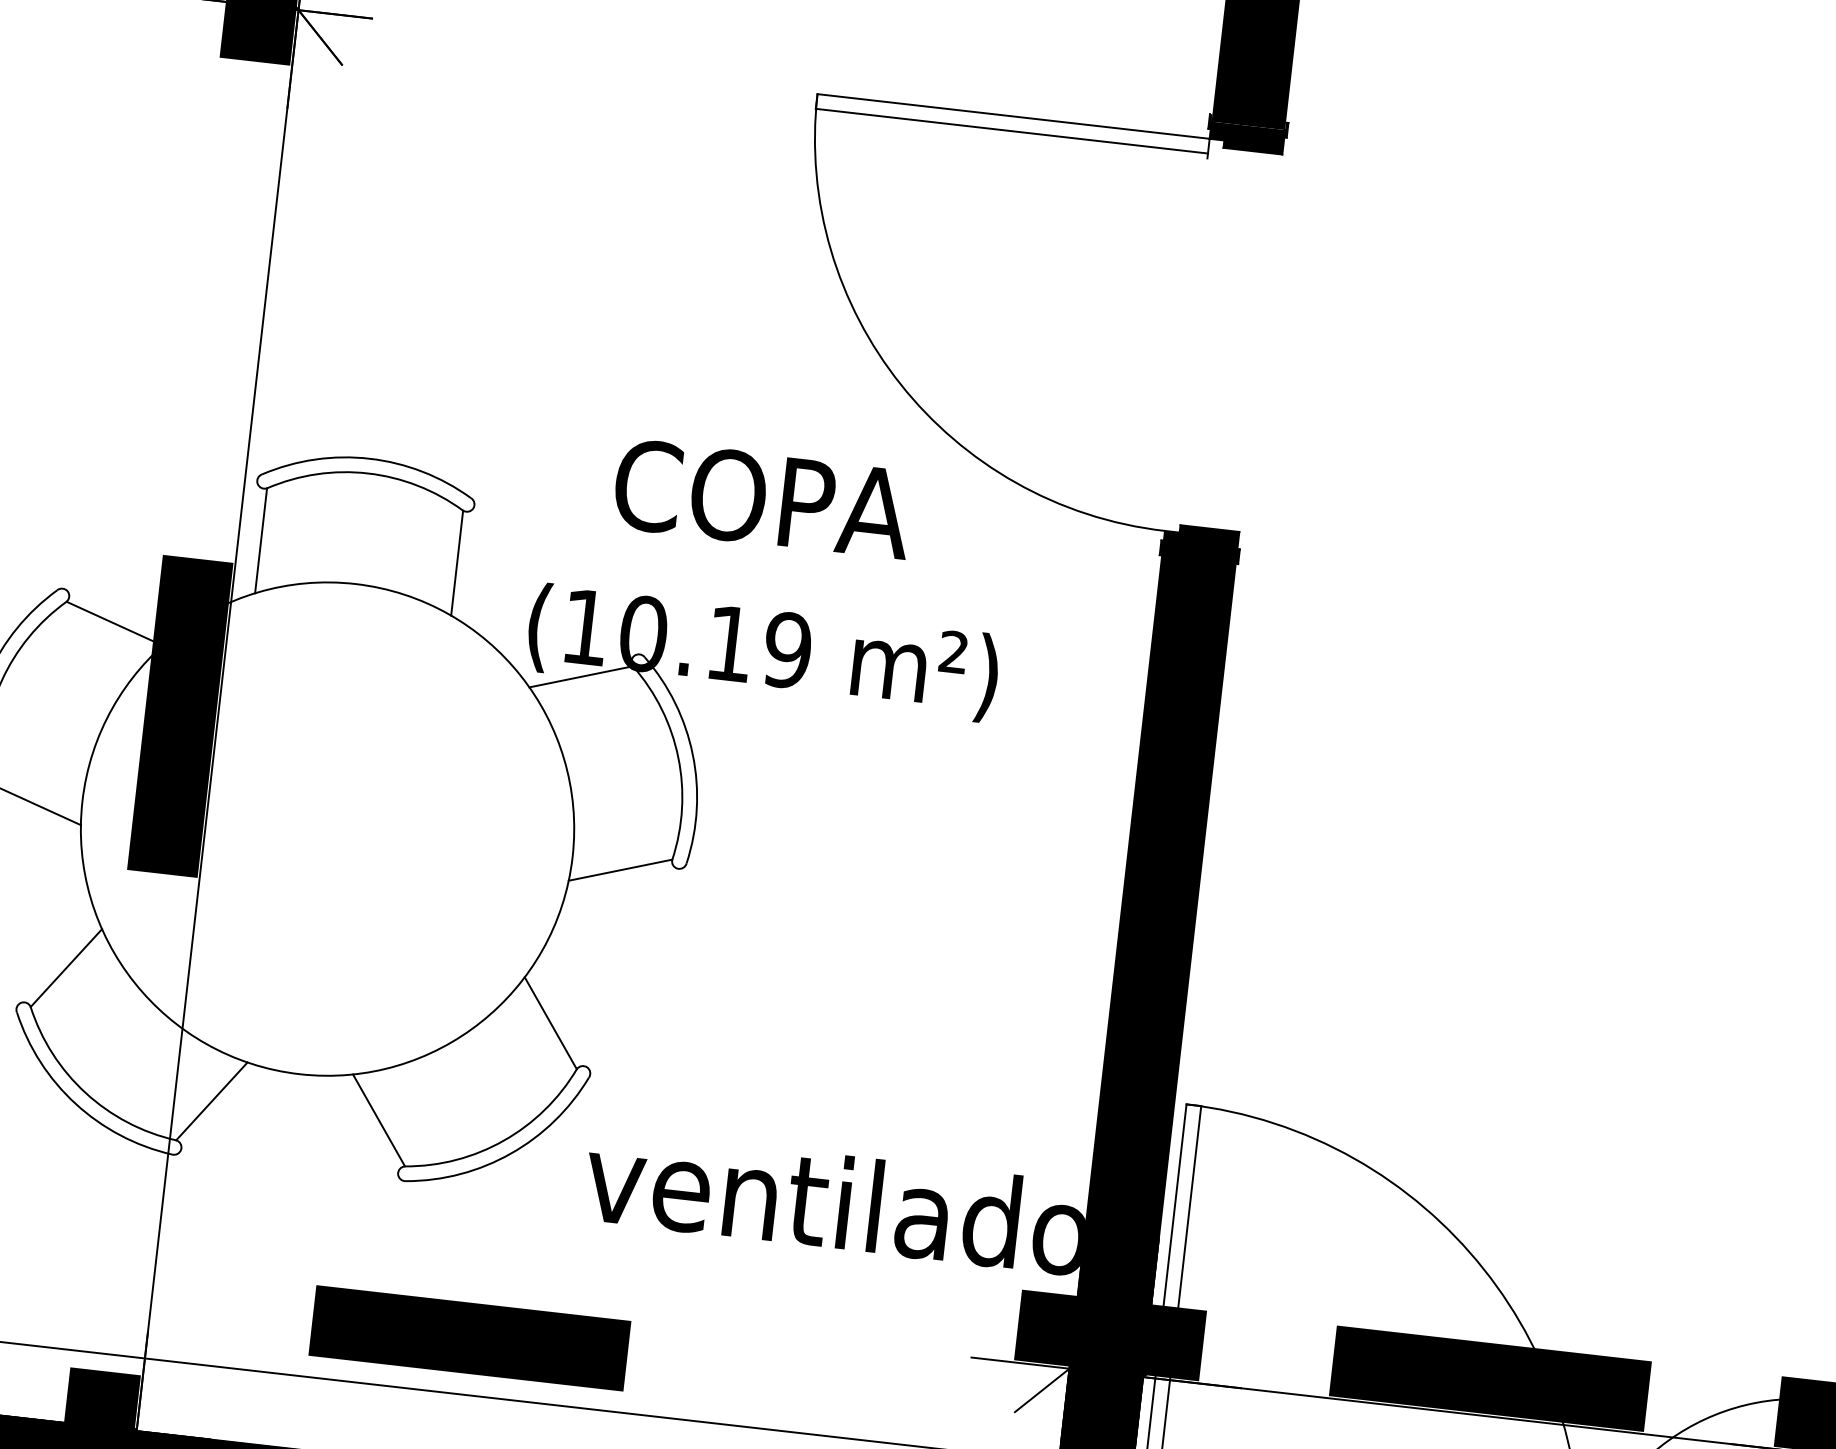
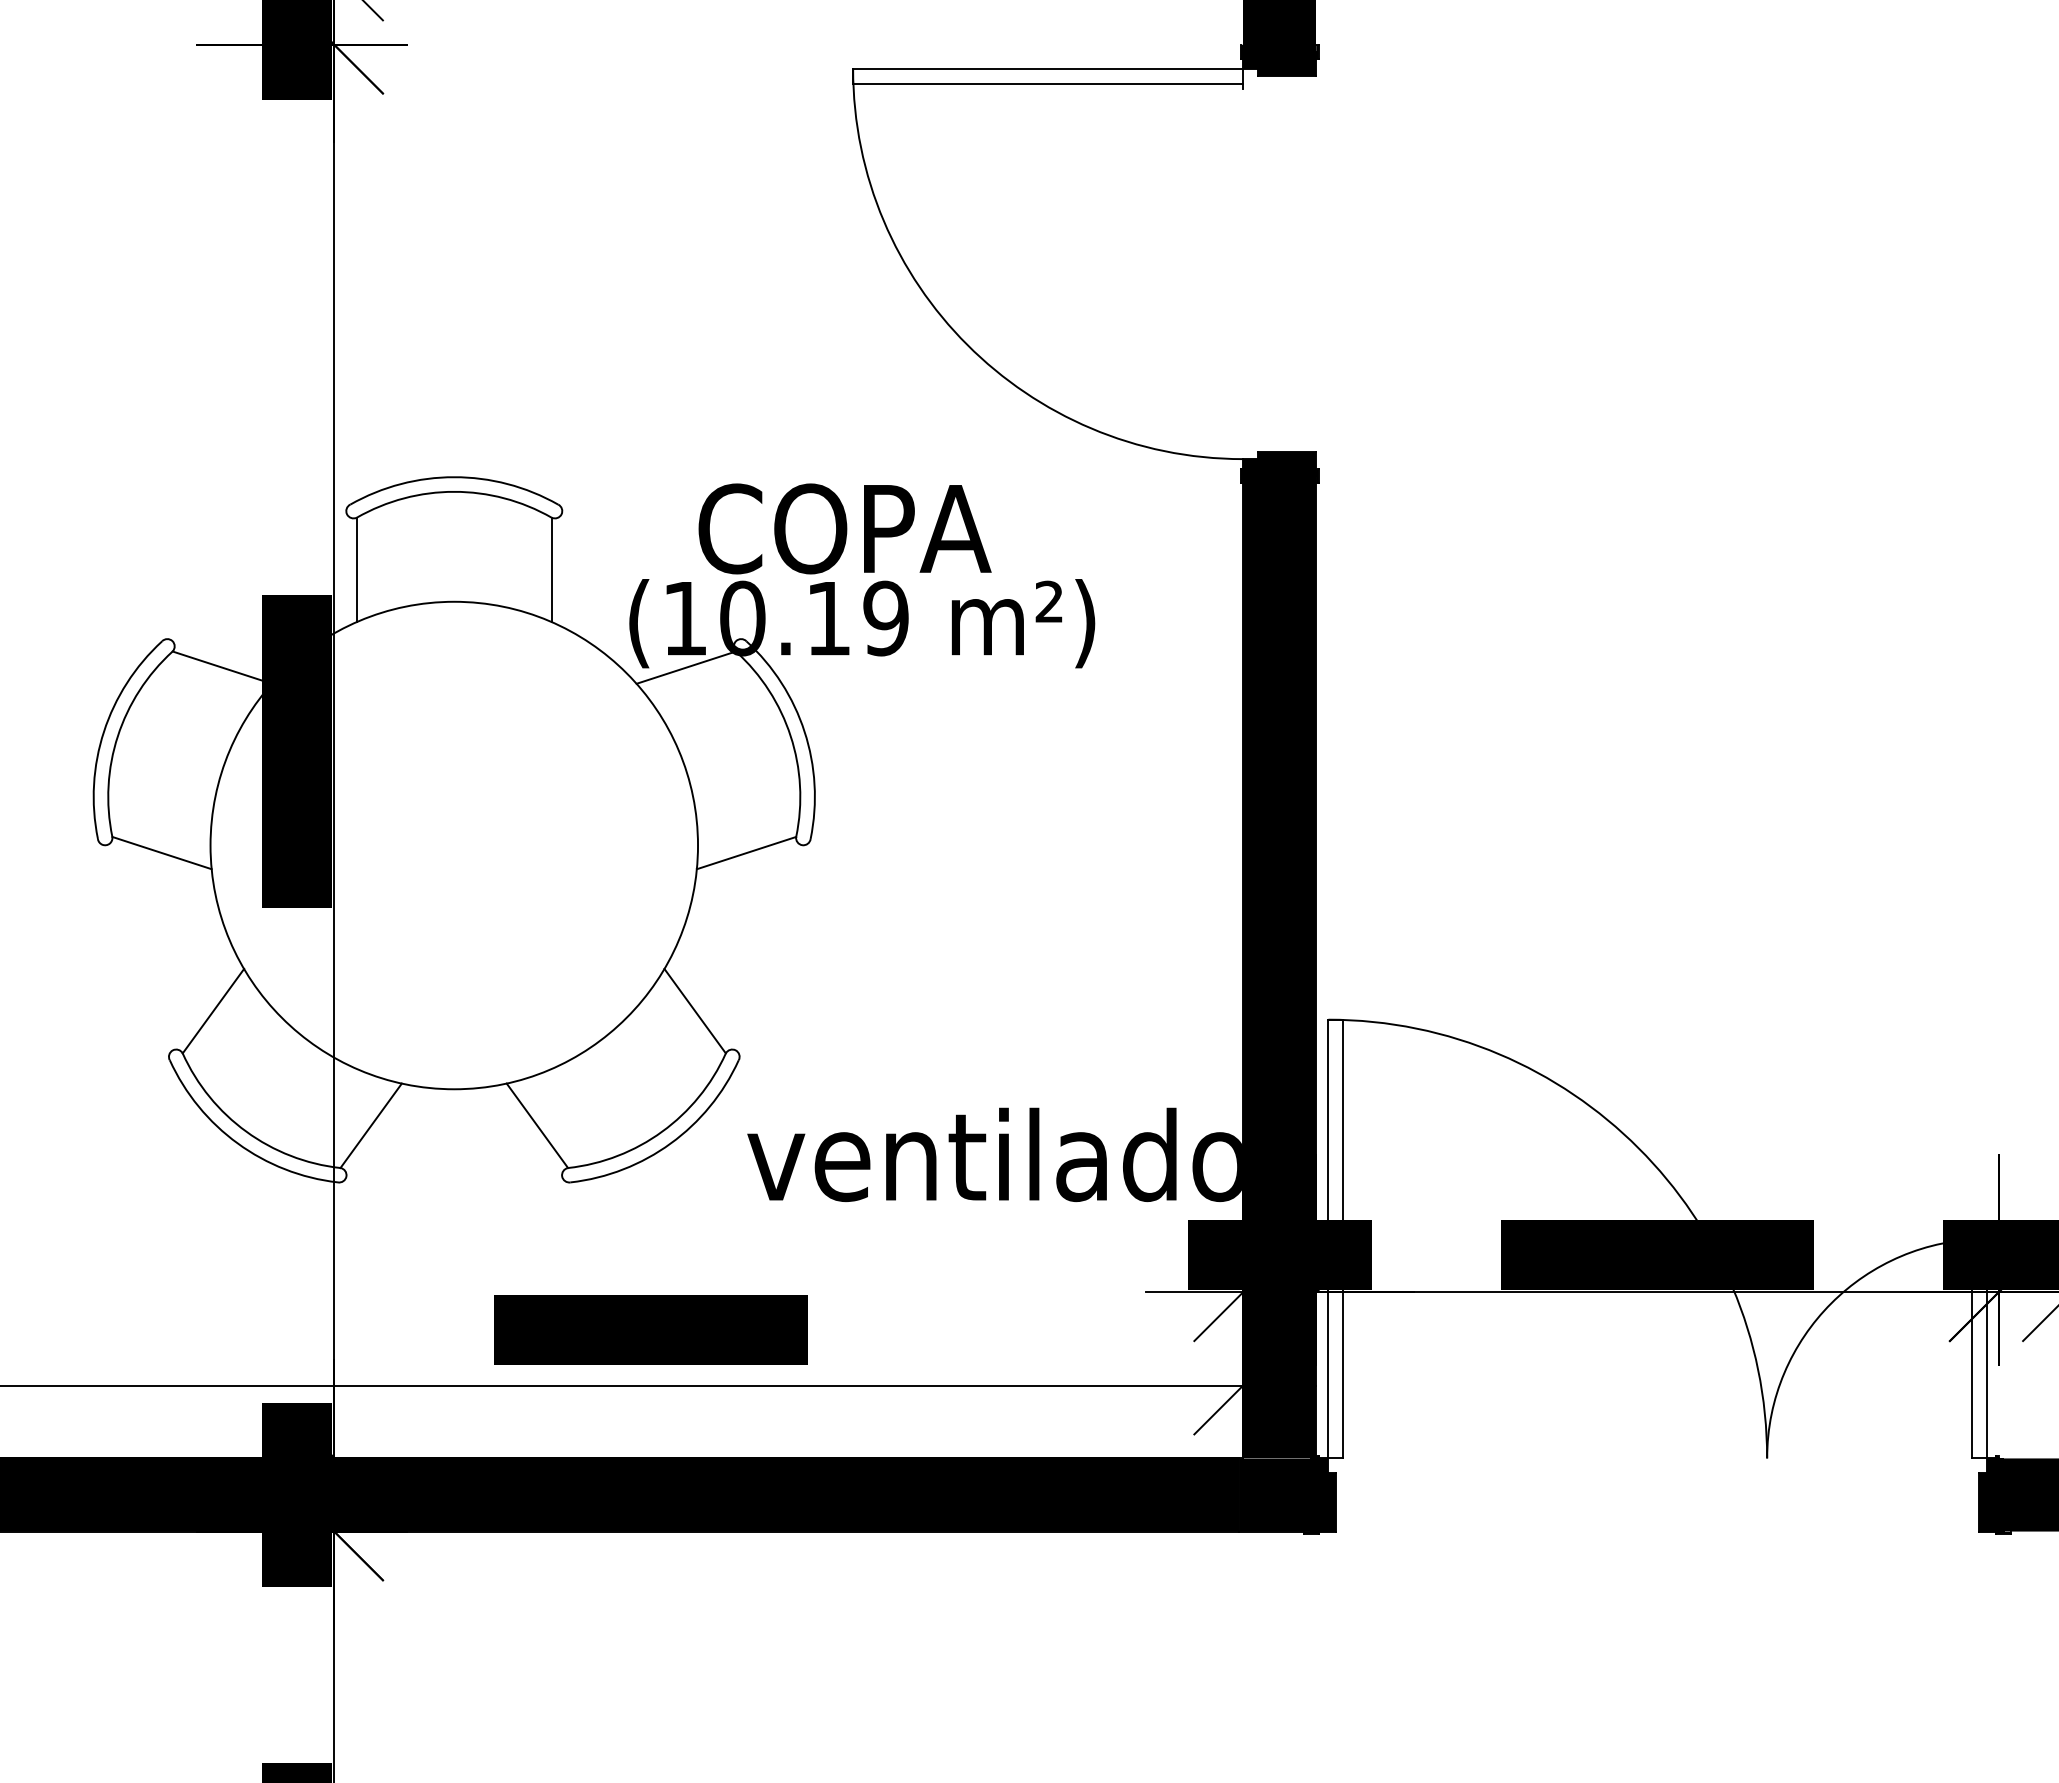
text: (762, 498) -> (844, 528), moved

